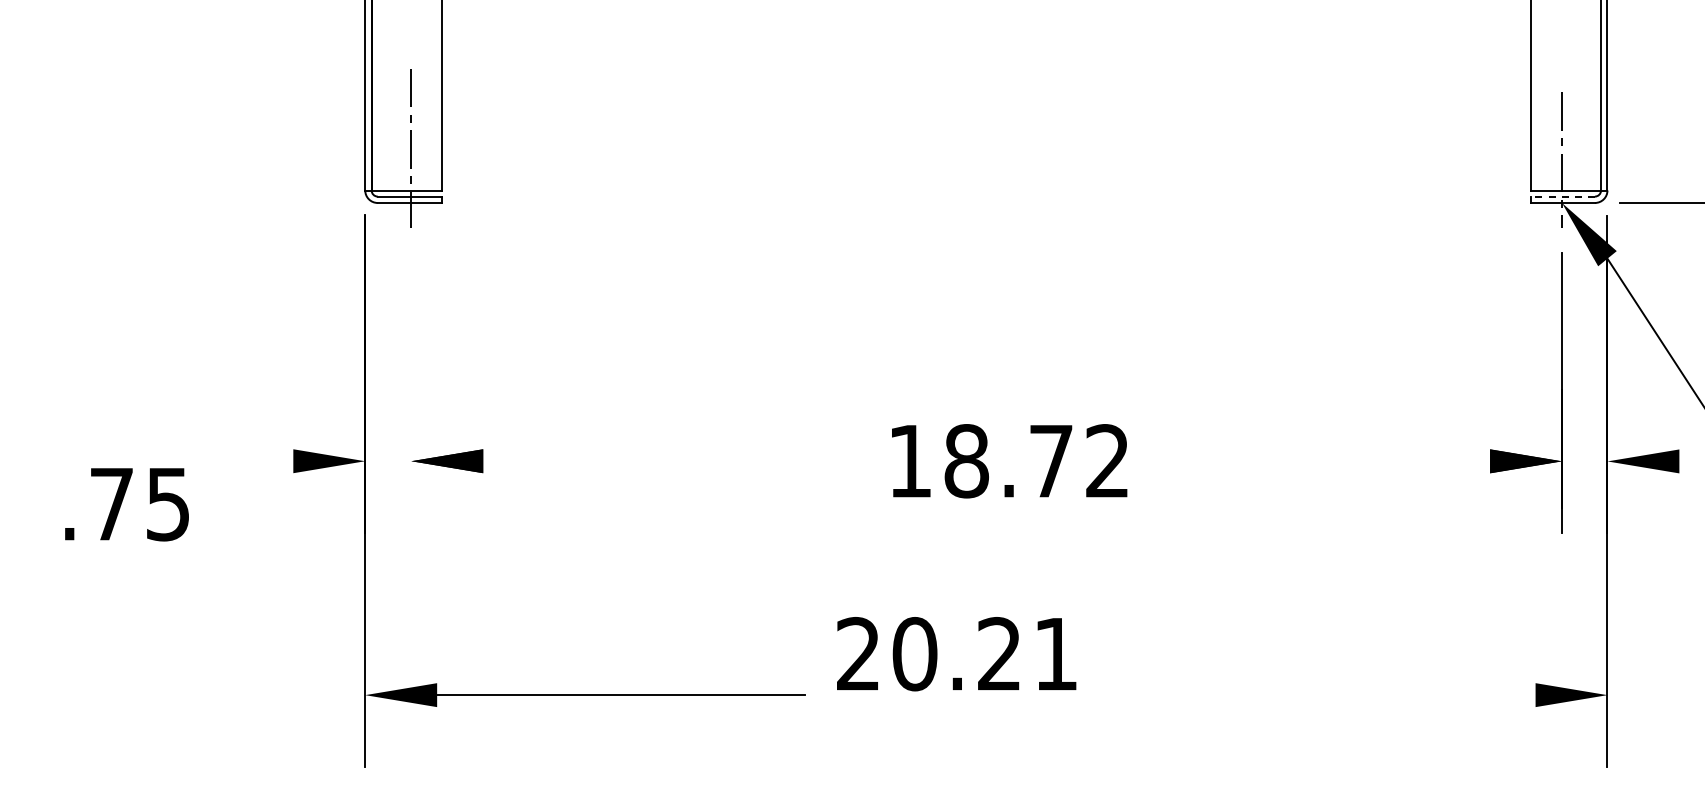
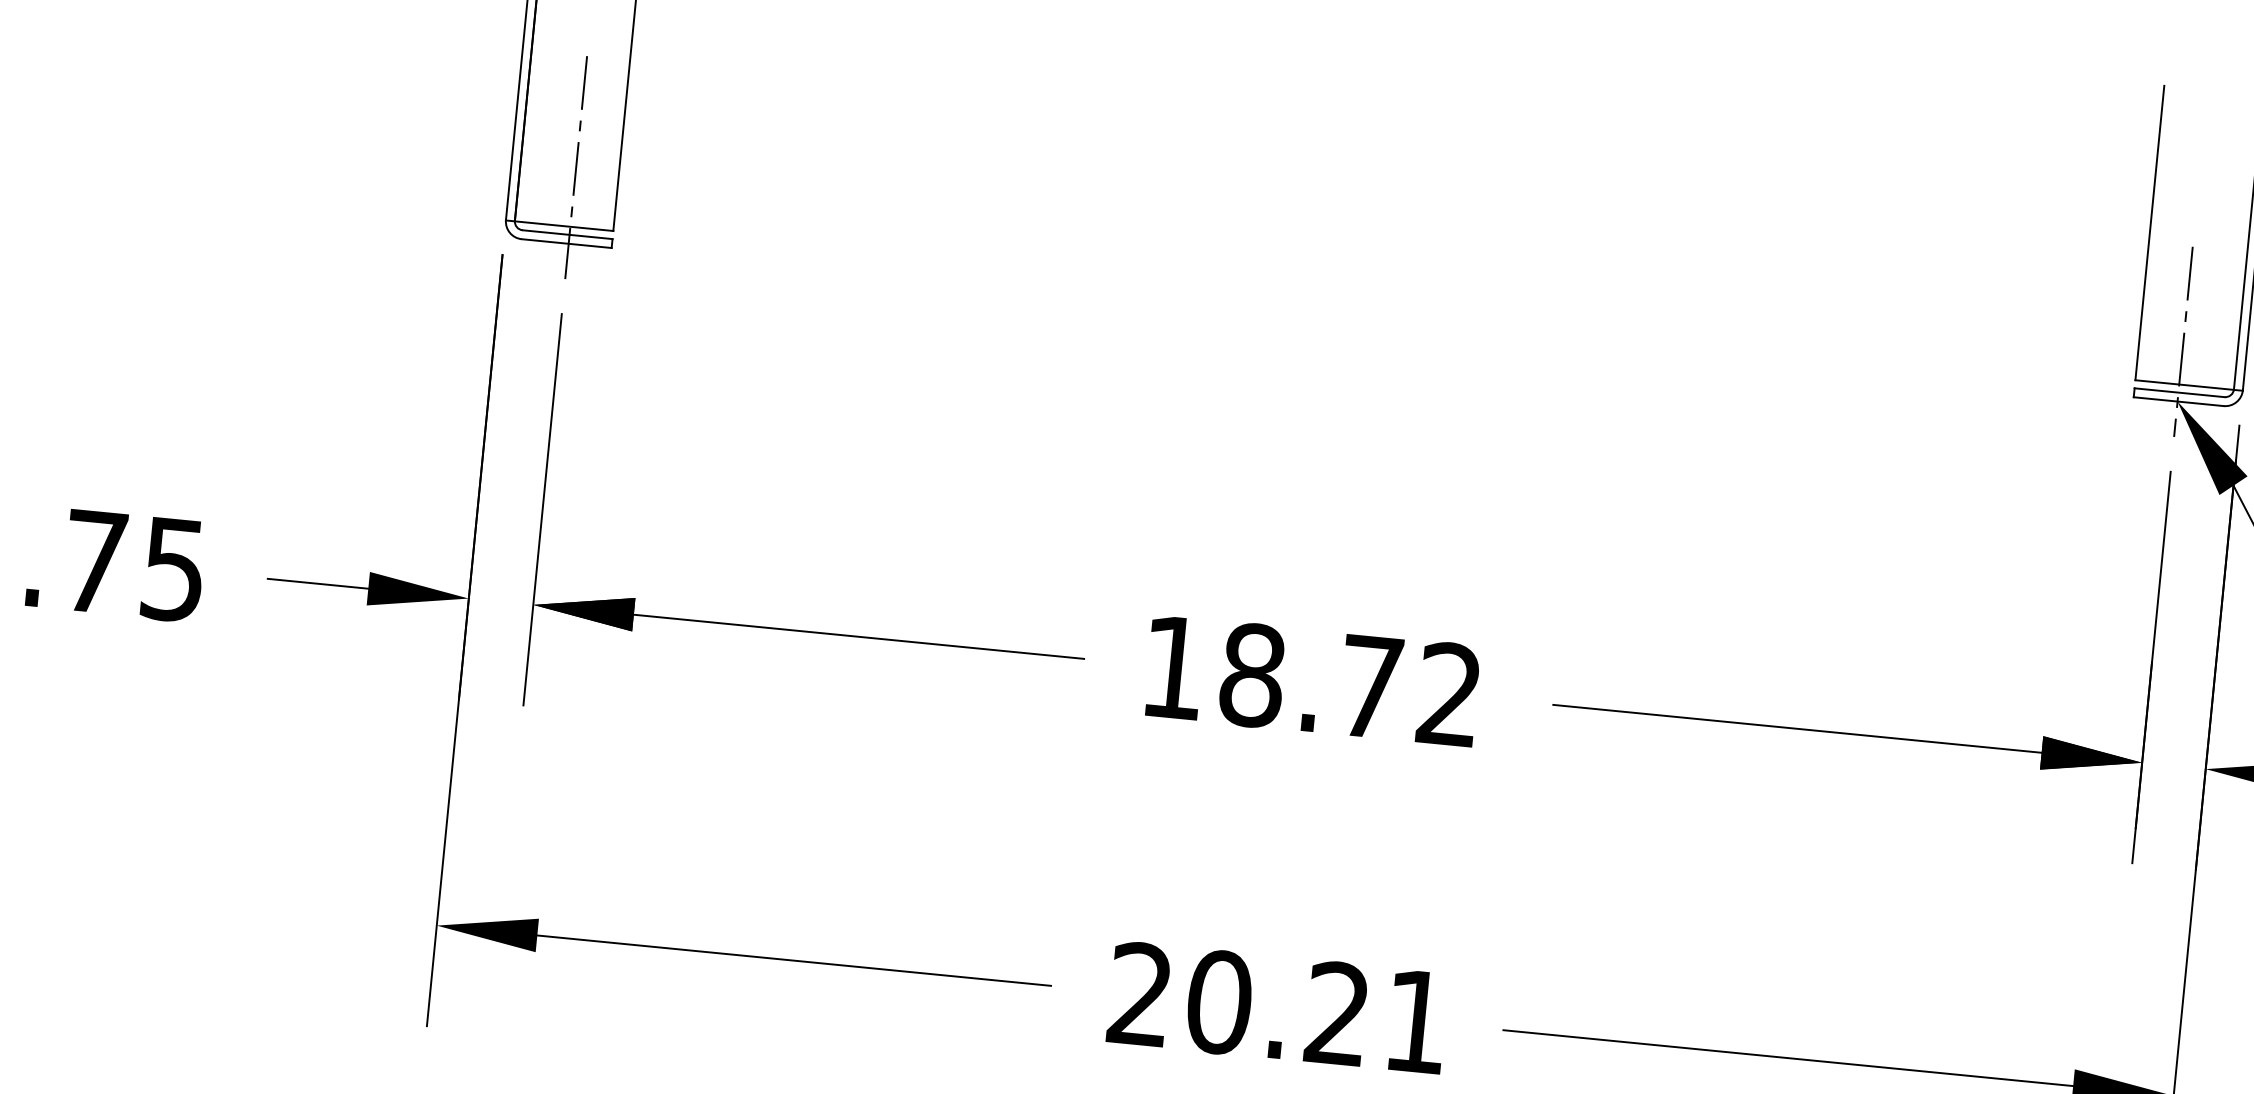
line: (1562, 196) -> (2179, 392), dashed -> solid
line: (411, 393) -> (542, 510), added
line: (257, 461) -> (318, 584), added
line: (644, 461) -> (859, 637), added
text: (1009, 461) -> (1312, 681), moved
line: (1315, 461) -> (1797, 729), added
text: (126, 504) -> (115, 564), moved
text: (956, 654) -> (1277, 1008), moved
line: (1331, 695) -> (1787, 1058), added

